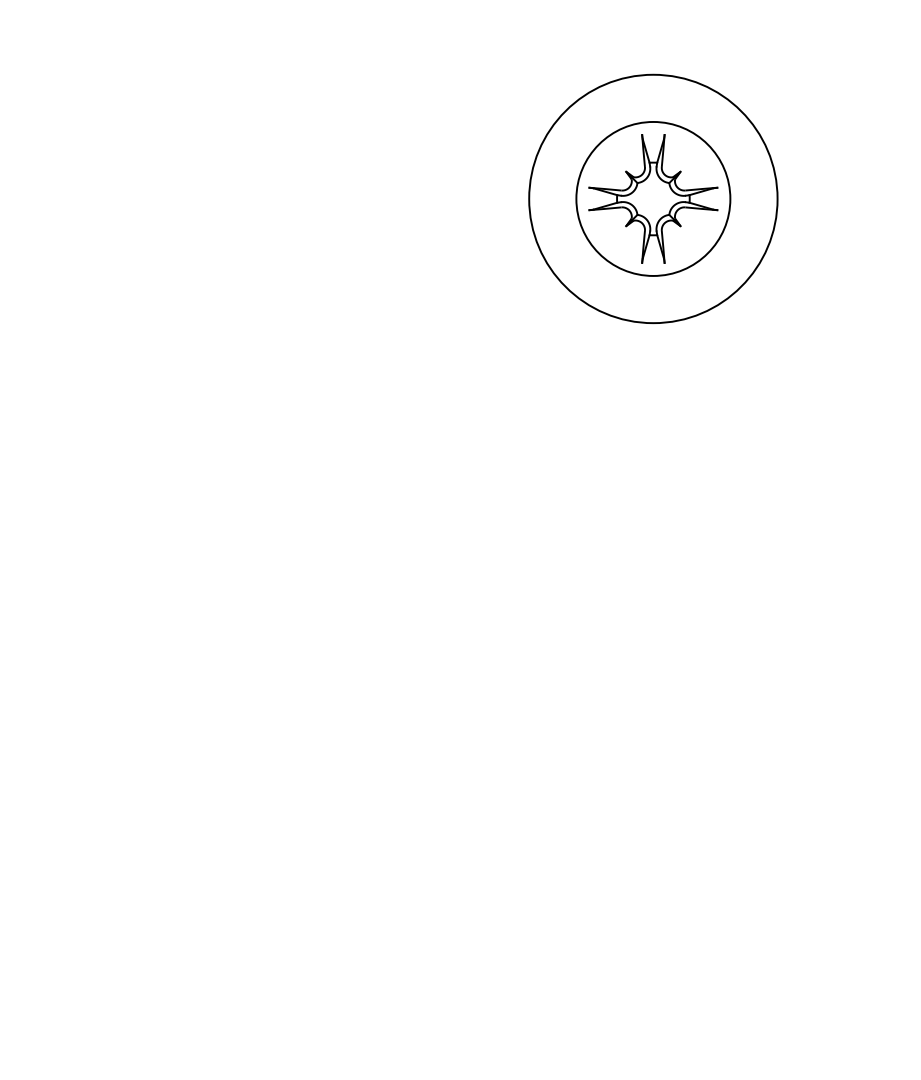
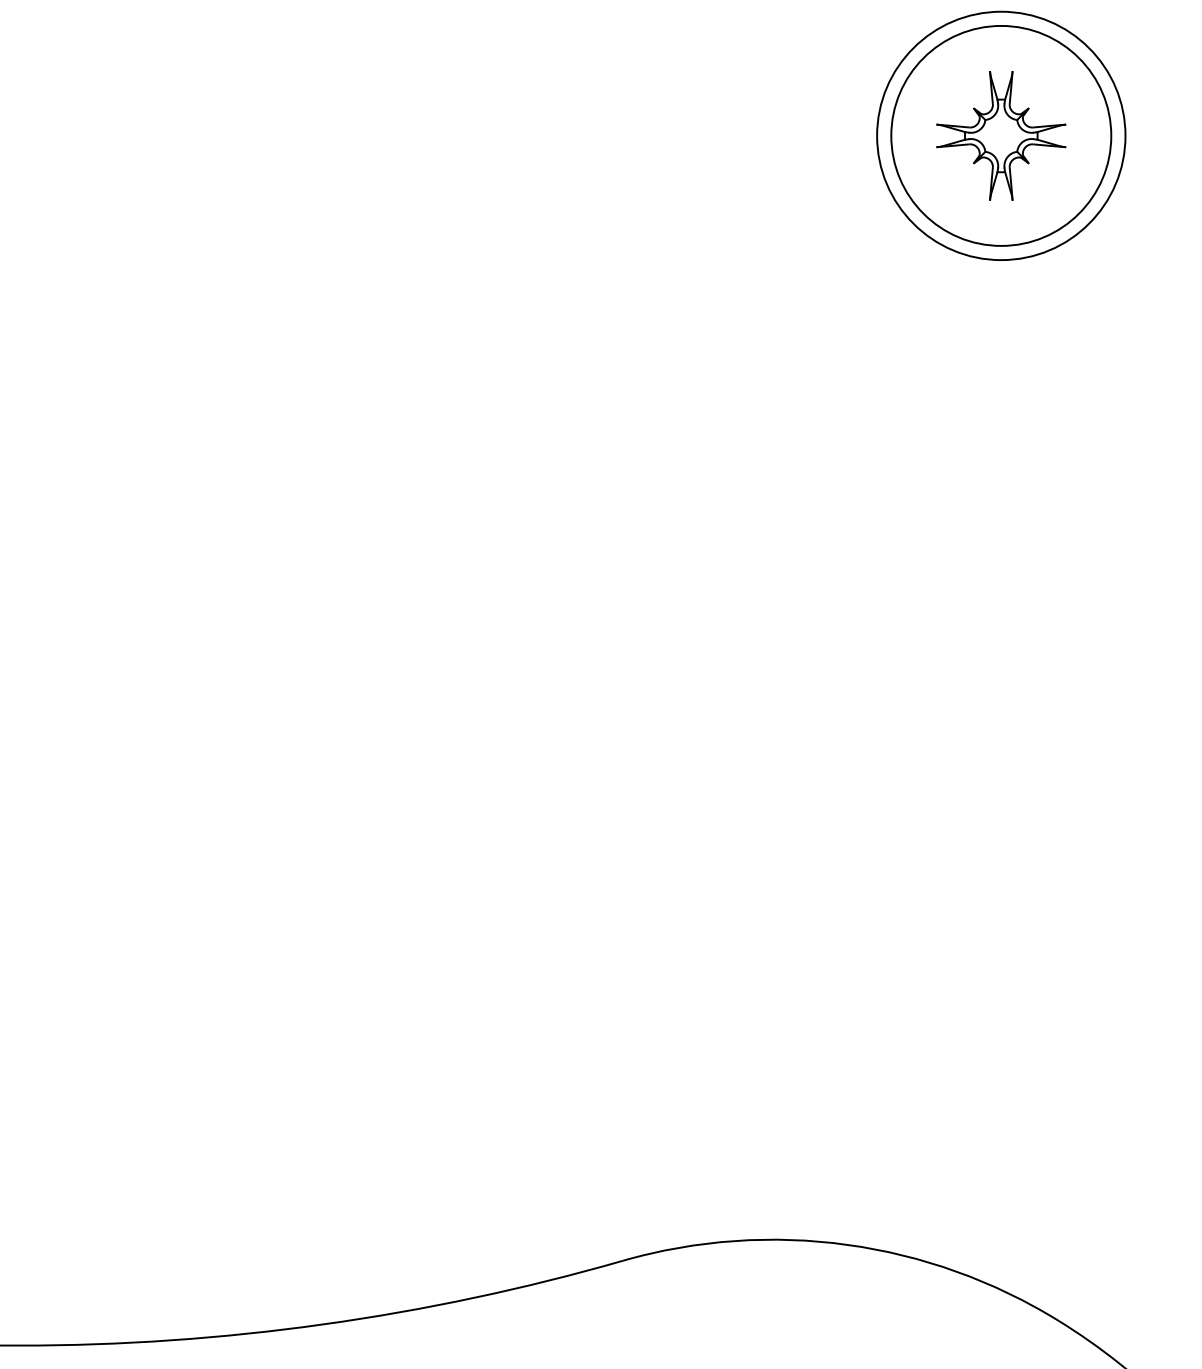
circle: (653, 198) -> (1001, 135), size x1.43

